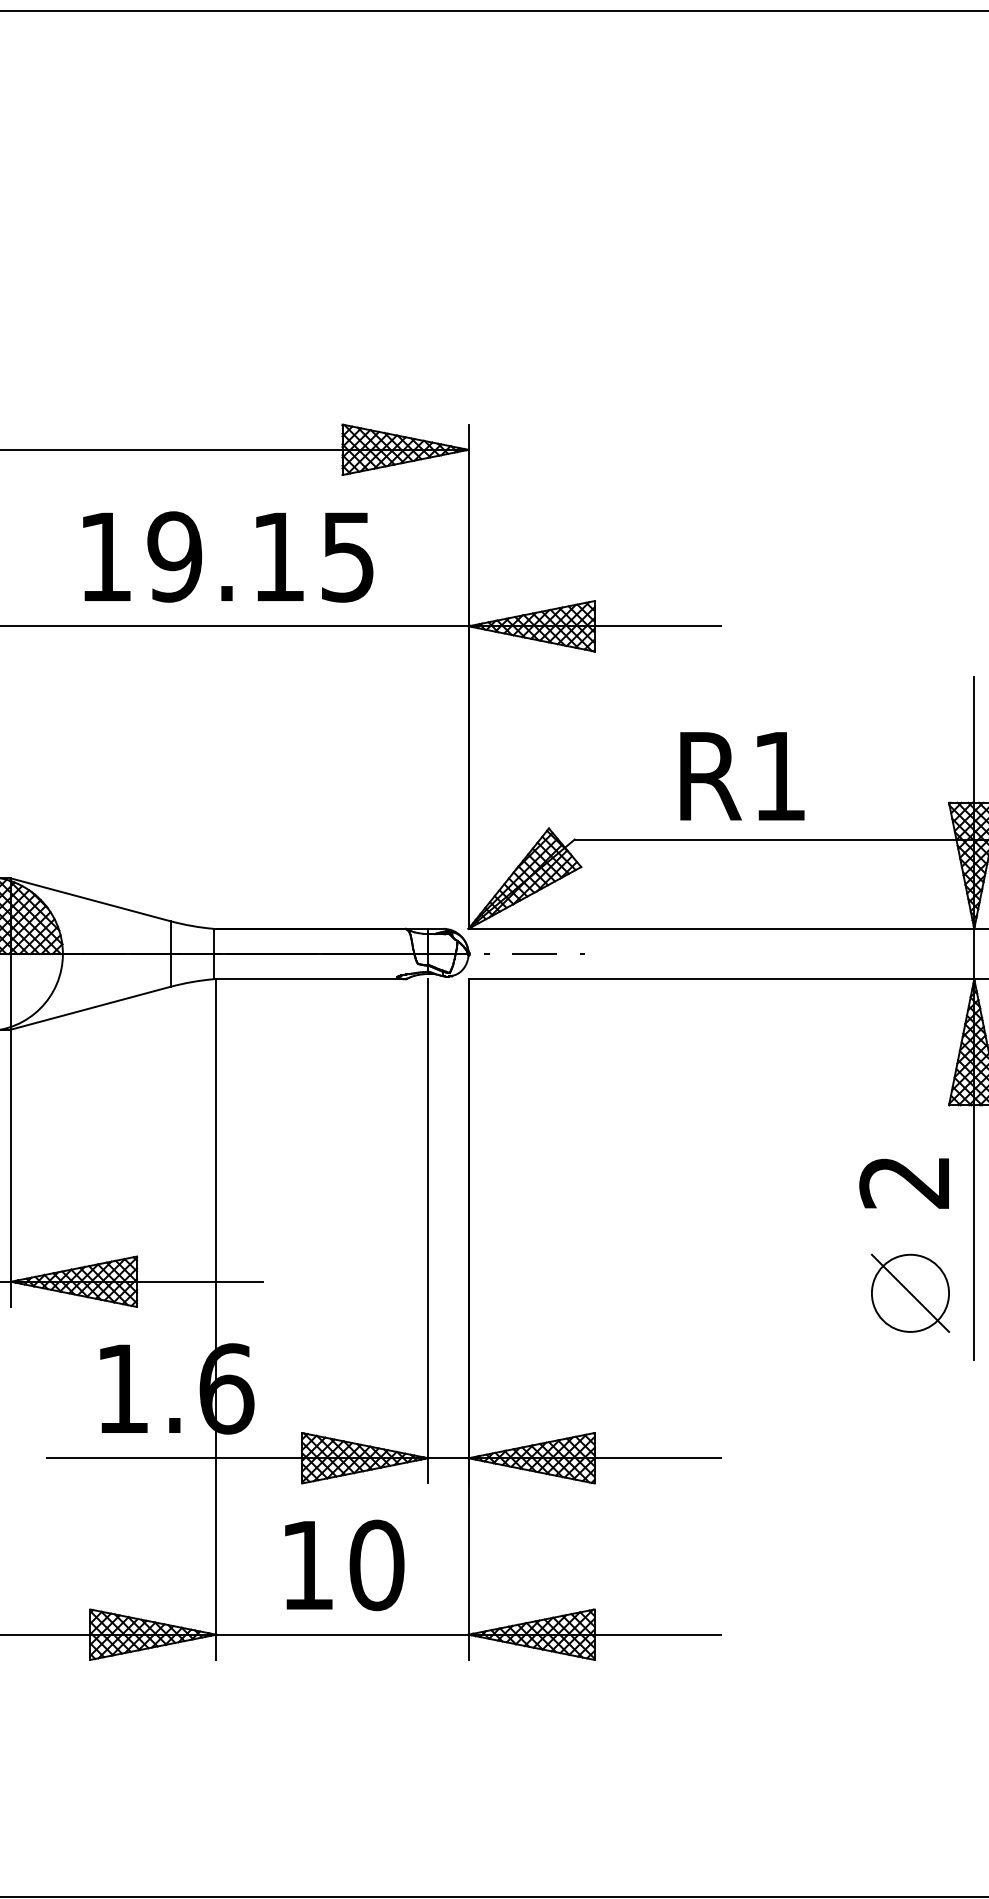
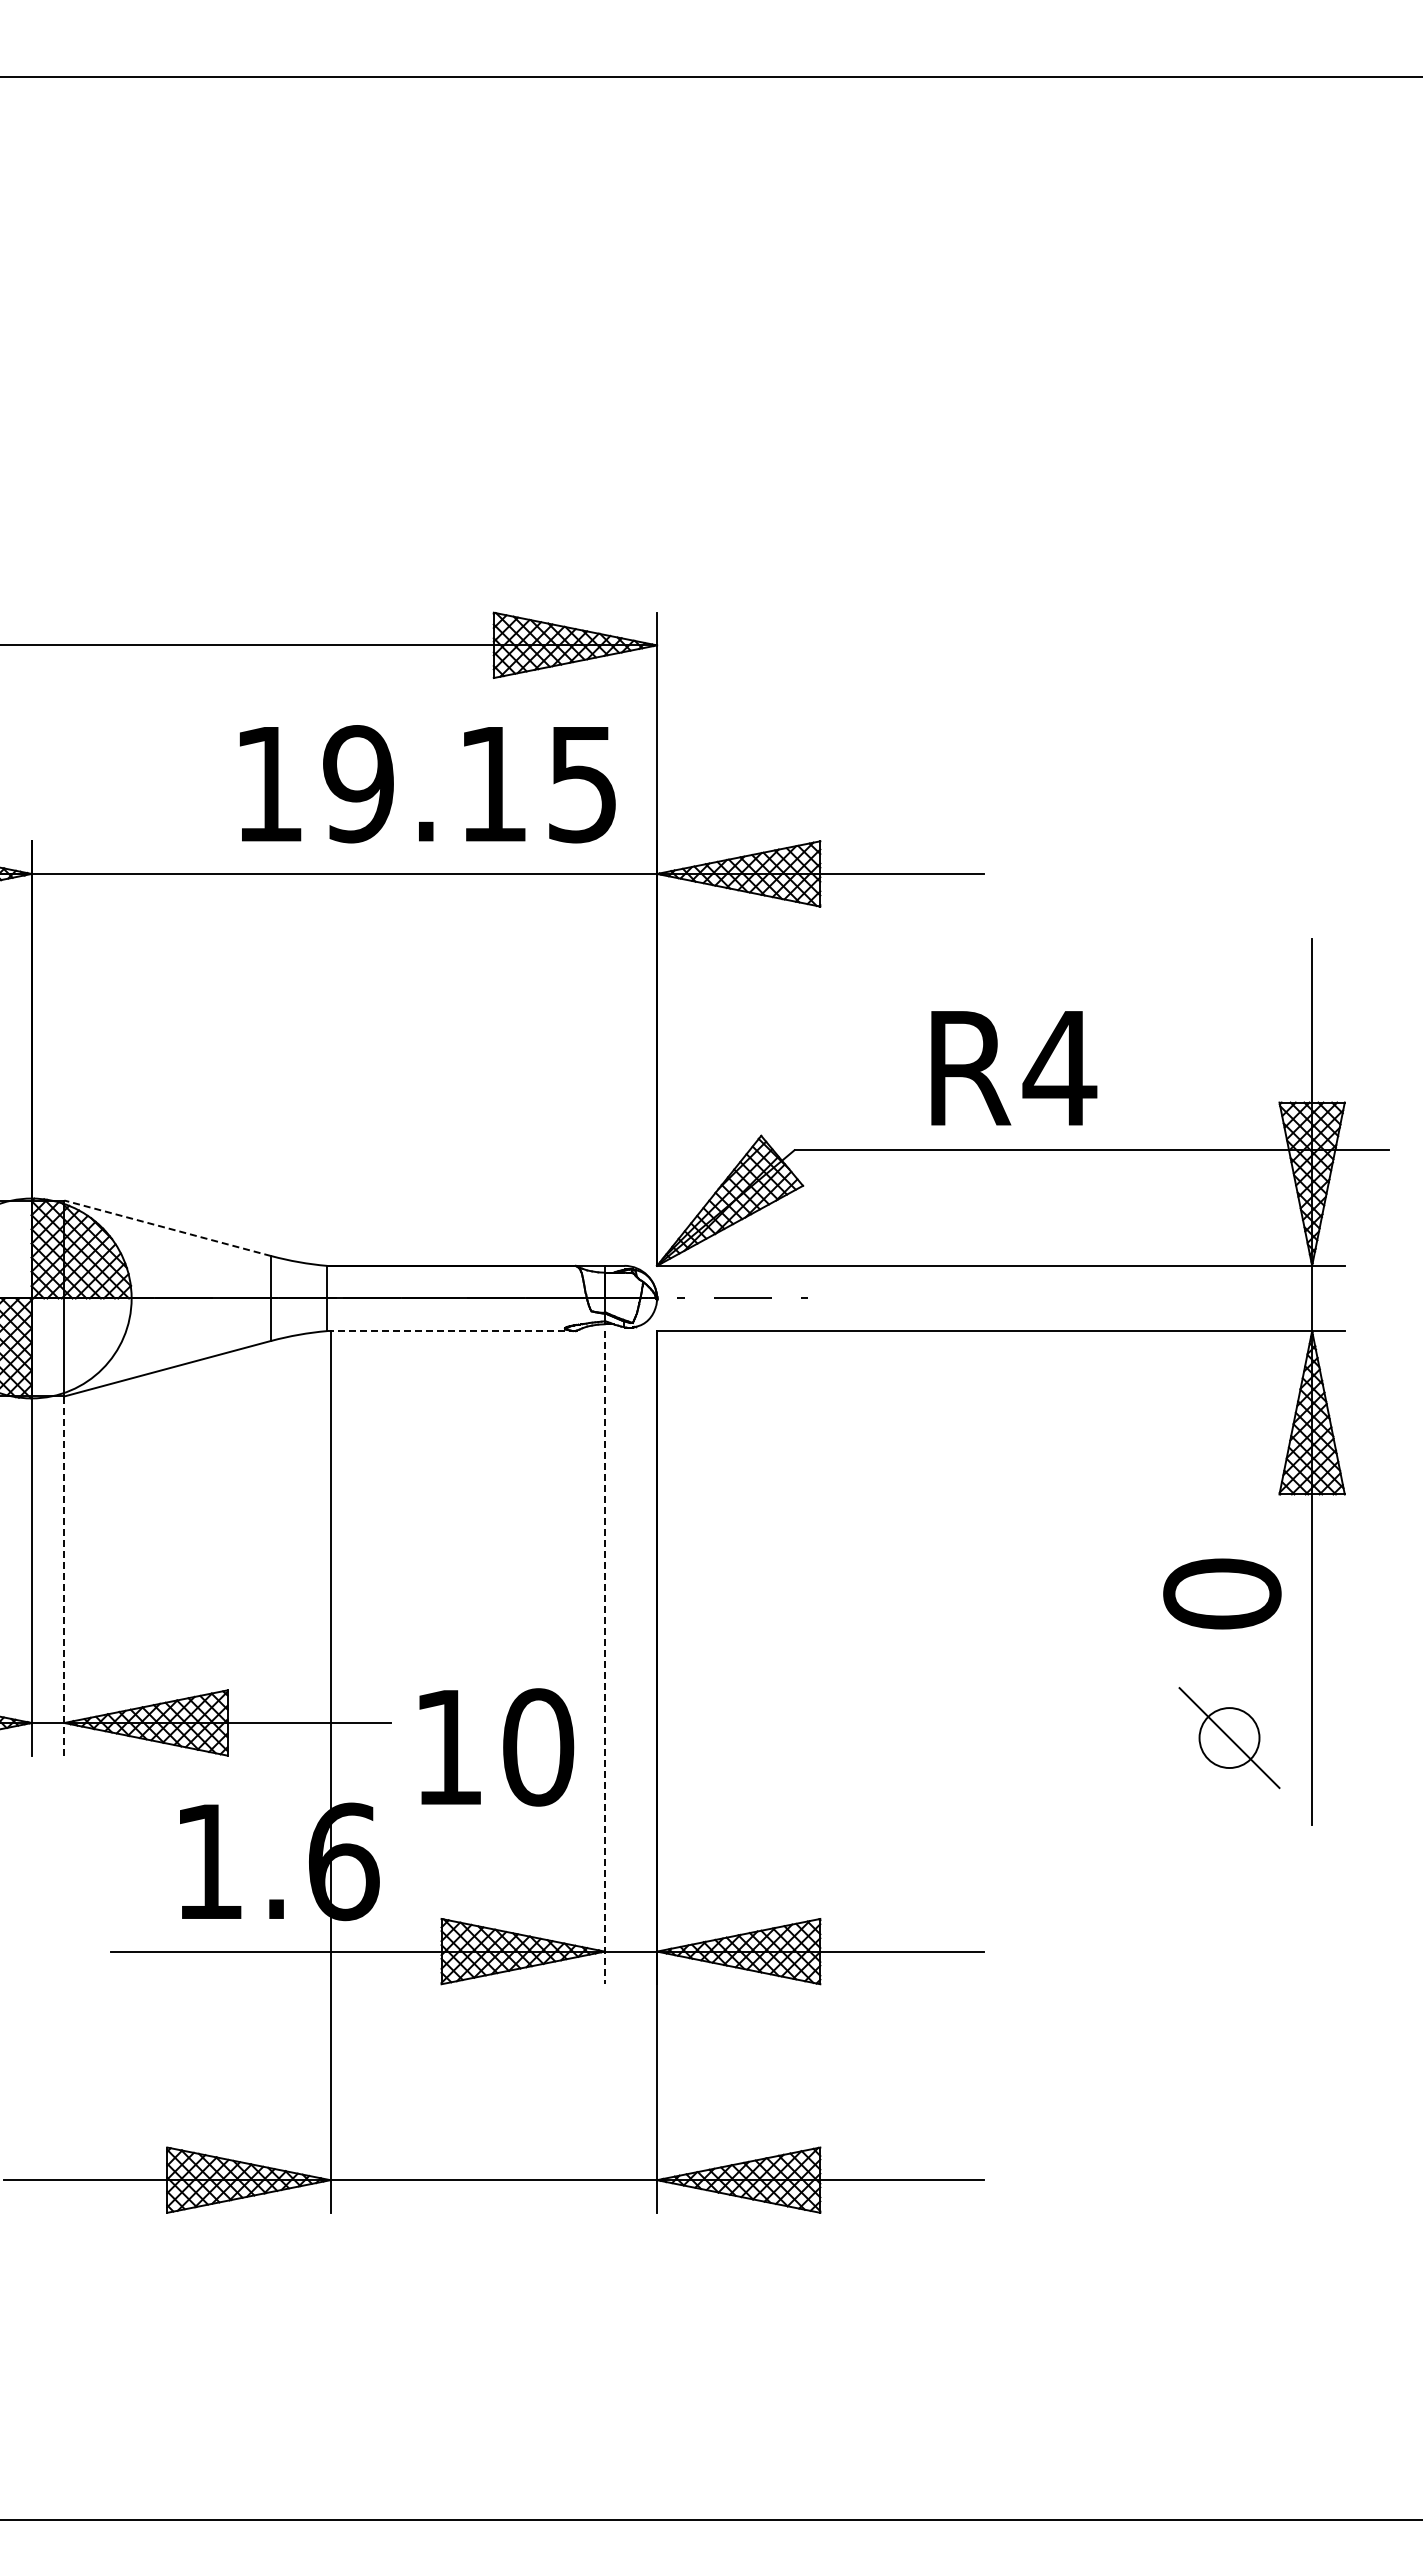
text: (228, 557) -> (427, 784), moved
text: (779, 776) -> (1059, 1068), R1 -> R4
line: (90, 900) -> (167, 1228), solid -> dashed
line: (309, 979) -> (451, 1331), solid -> dashed
line: (11, 1168) -> (64, 1576), solid -> dashed
text: (905, 1181) -> (1222, 1593), 2 -> 0
line: (427, 1231) -> (604, 1657), solid -> dashed
circle: (910, 1293) -> (1229, 1738), size x0.6
text: (344, 1565) -> (496, 1747), moved

